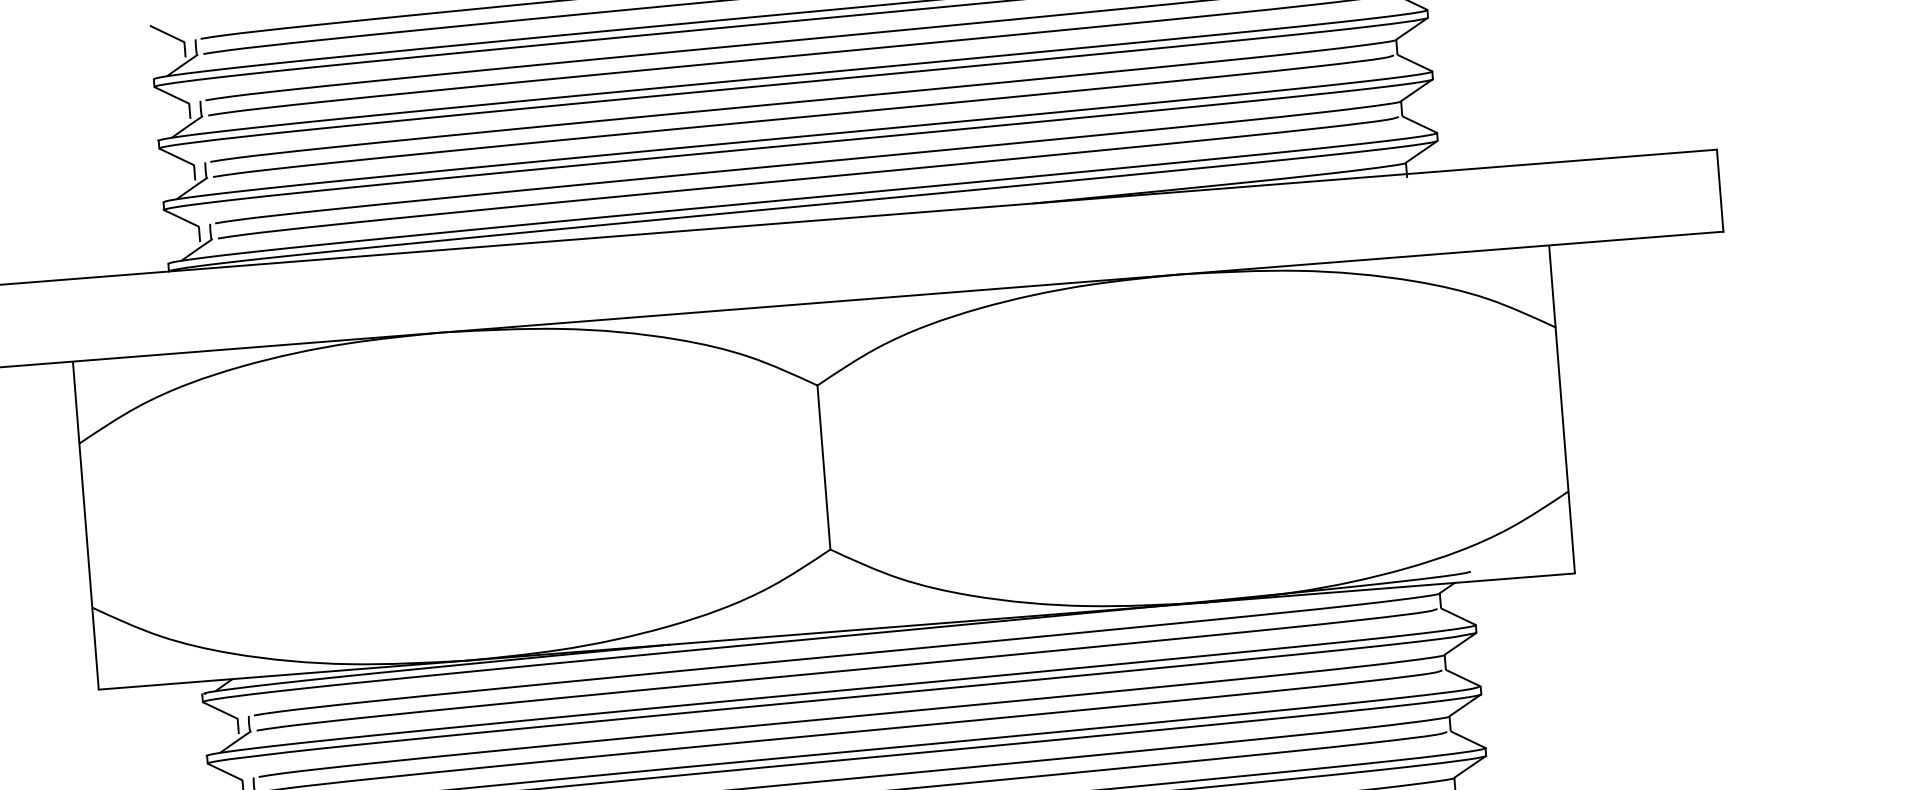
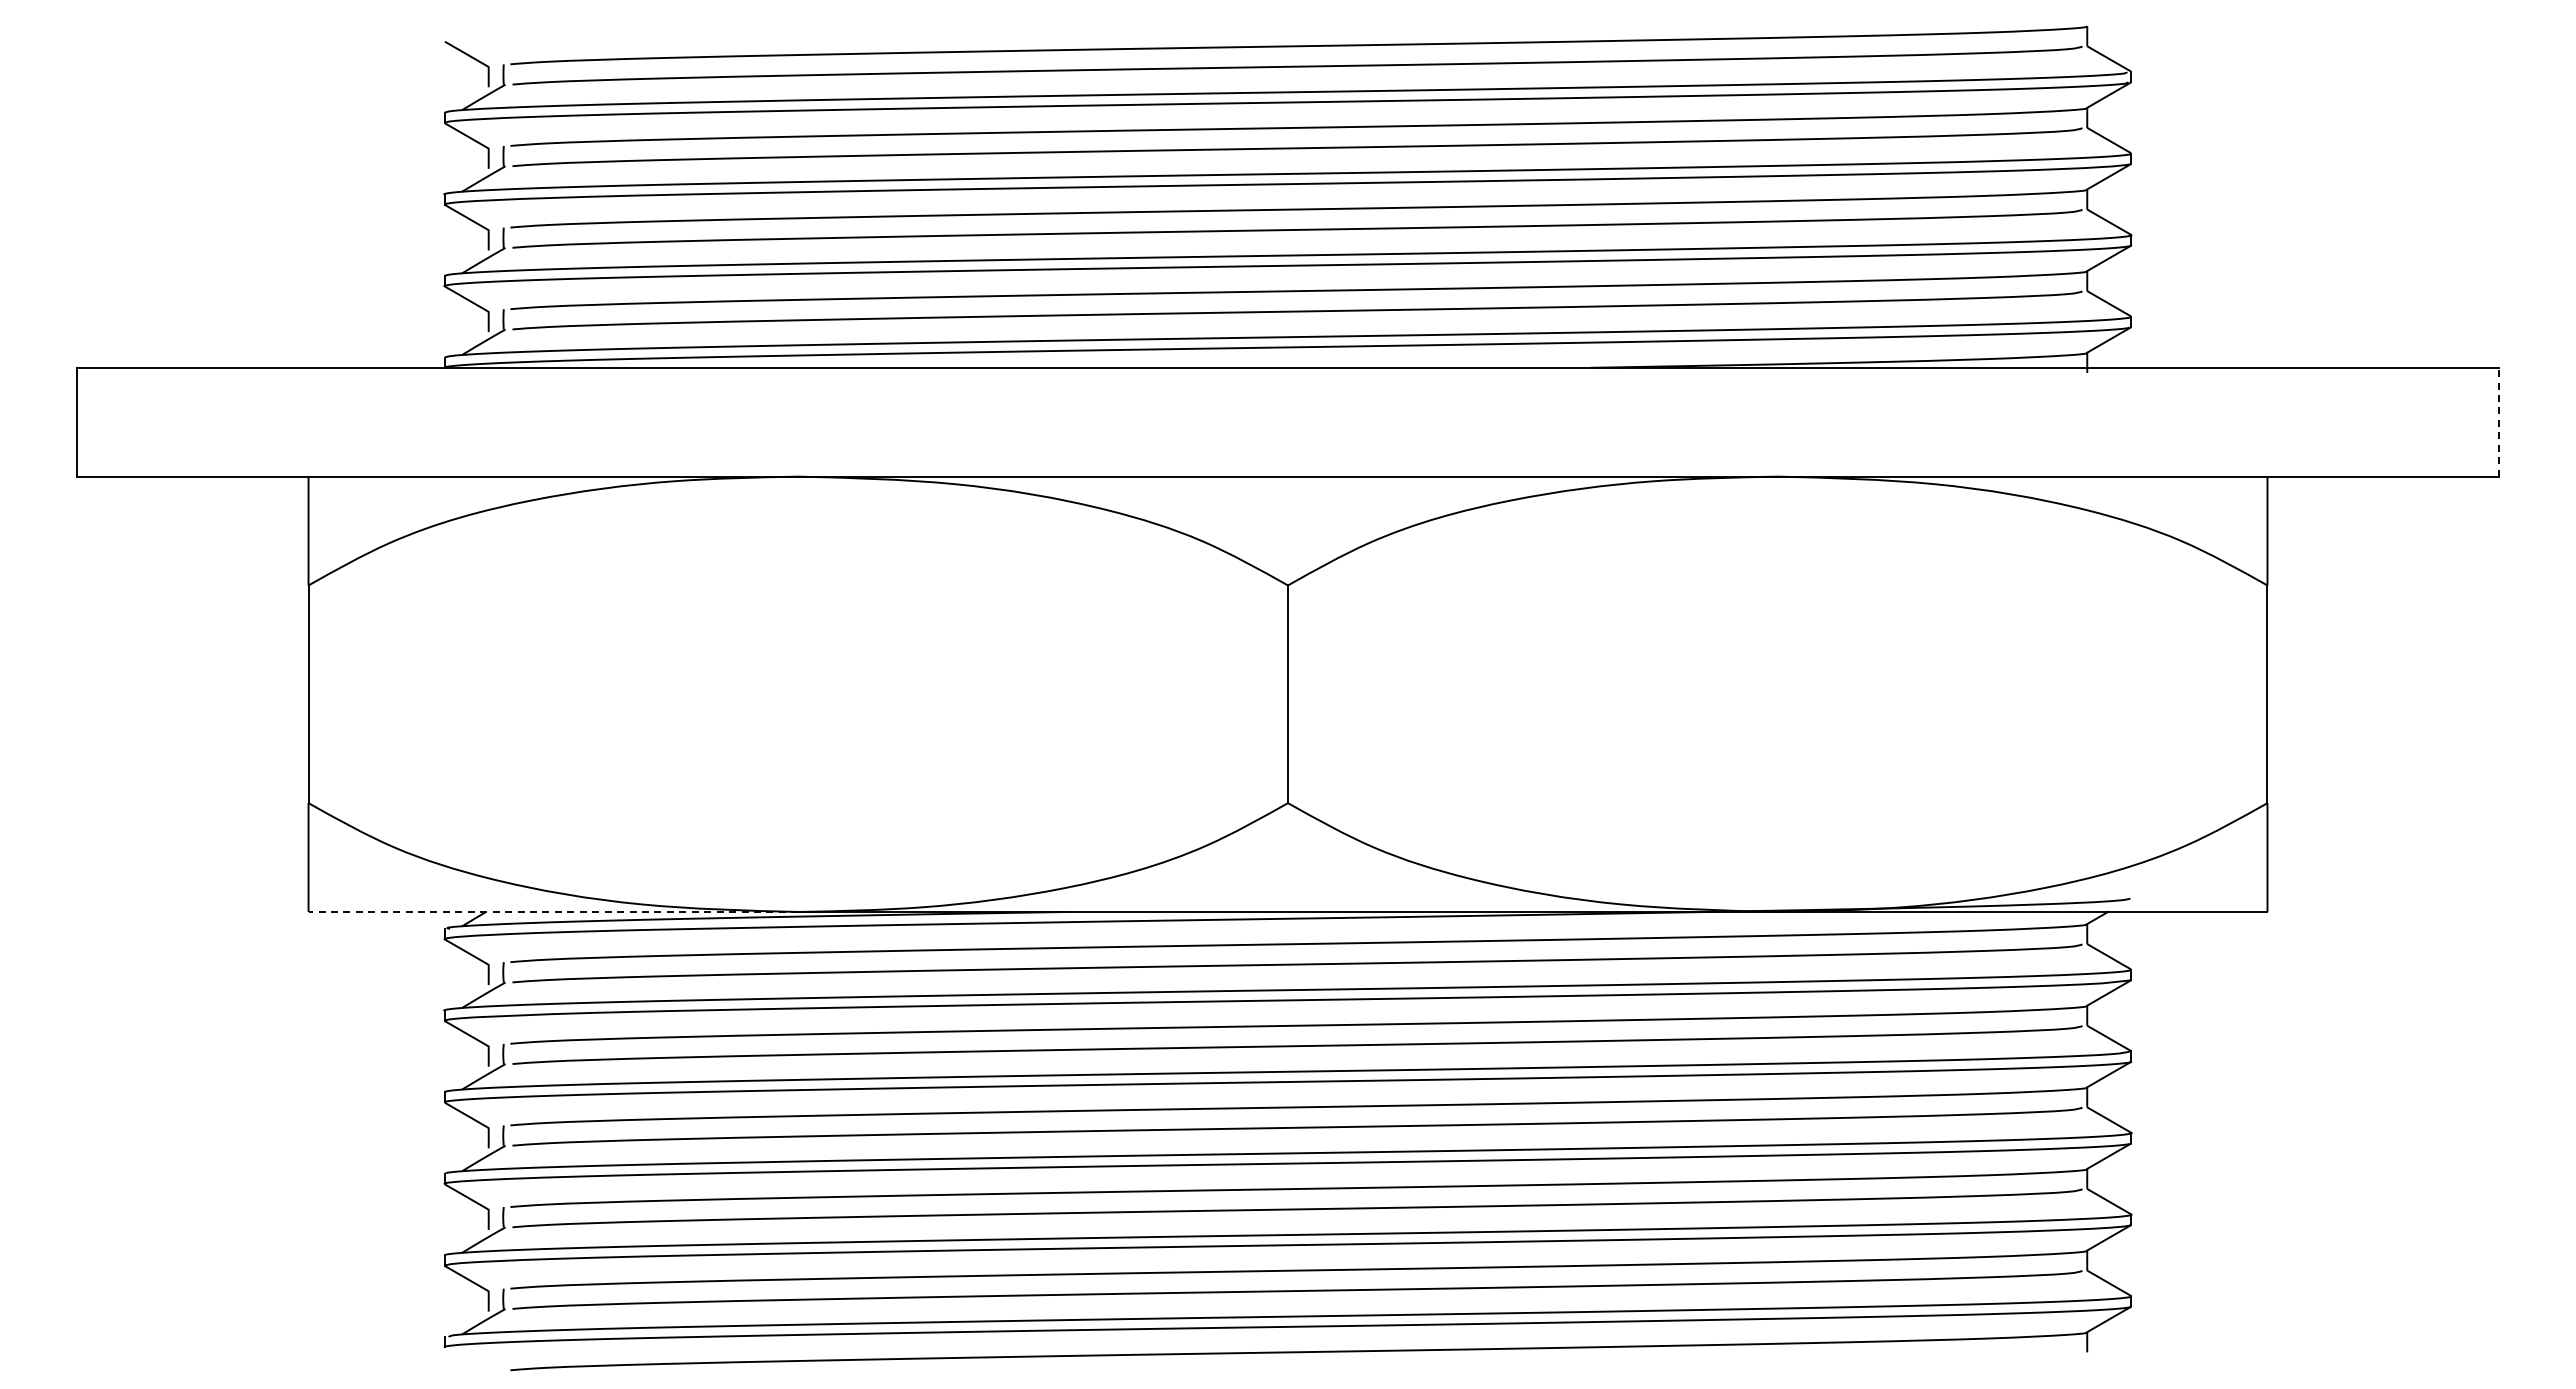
line: (1719, 190) -> (2498, 421), solid -> dashed
line: (283, 674) -> (553, 911), solid -> dashed

